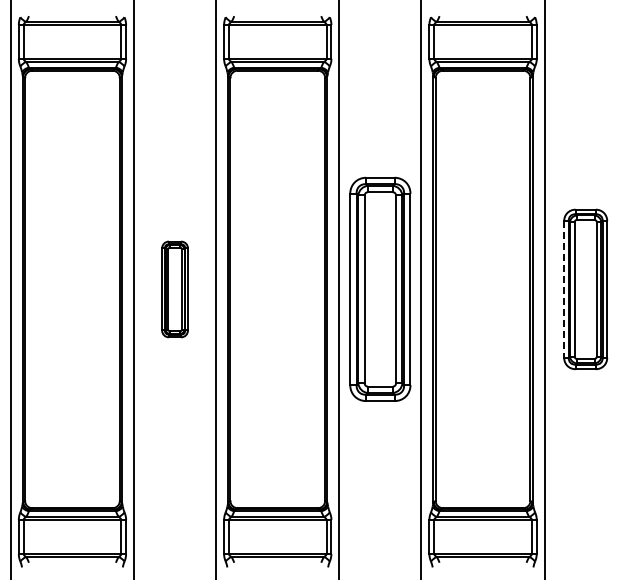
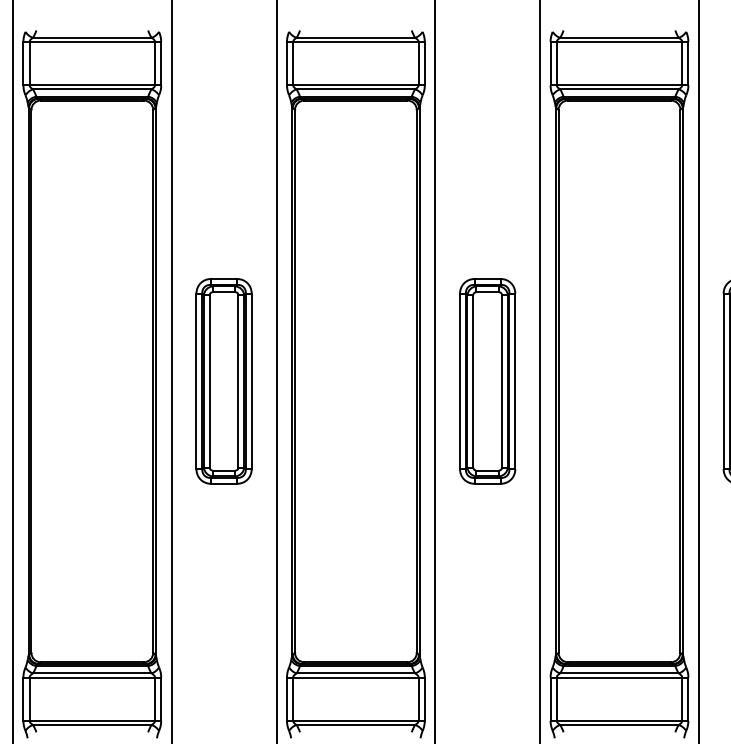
part: (174, 289) -> (223, 381), size x1.67
part: (380, 289) -> (487, 381), size x0.71
line: (564, 289) -> (724, 381), dashed -> solid

